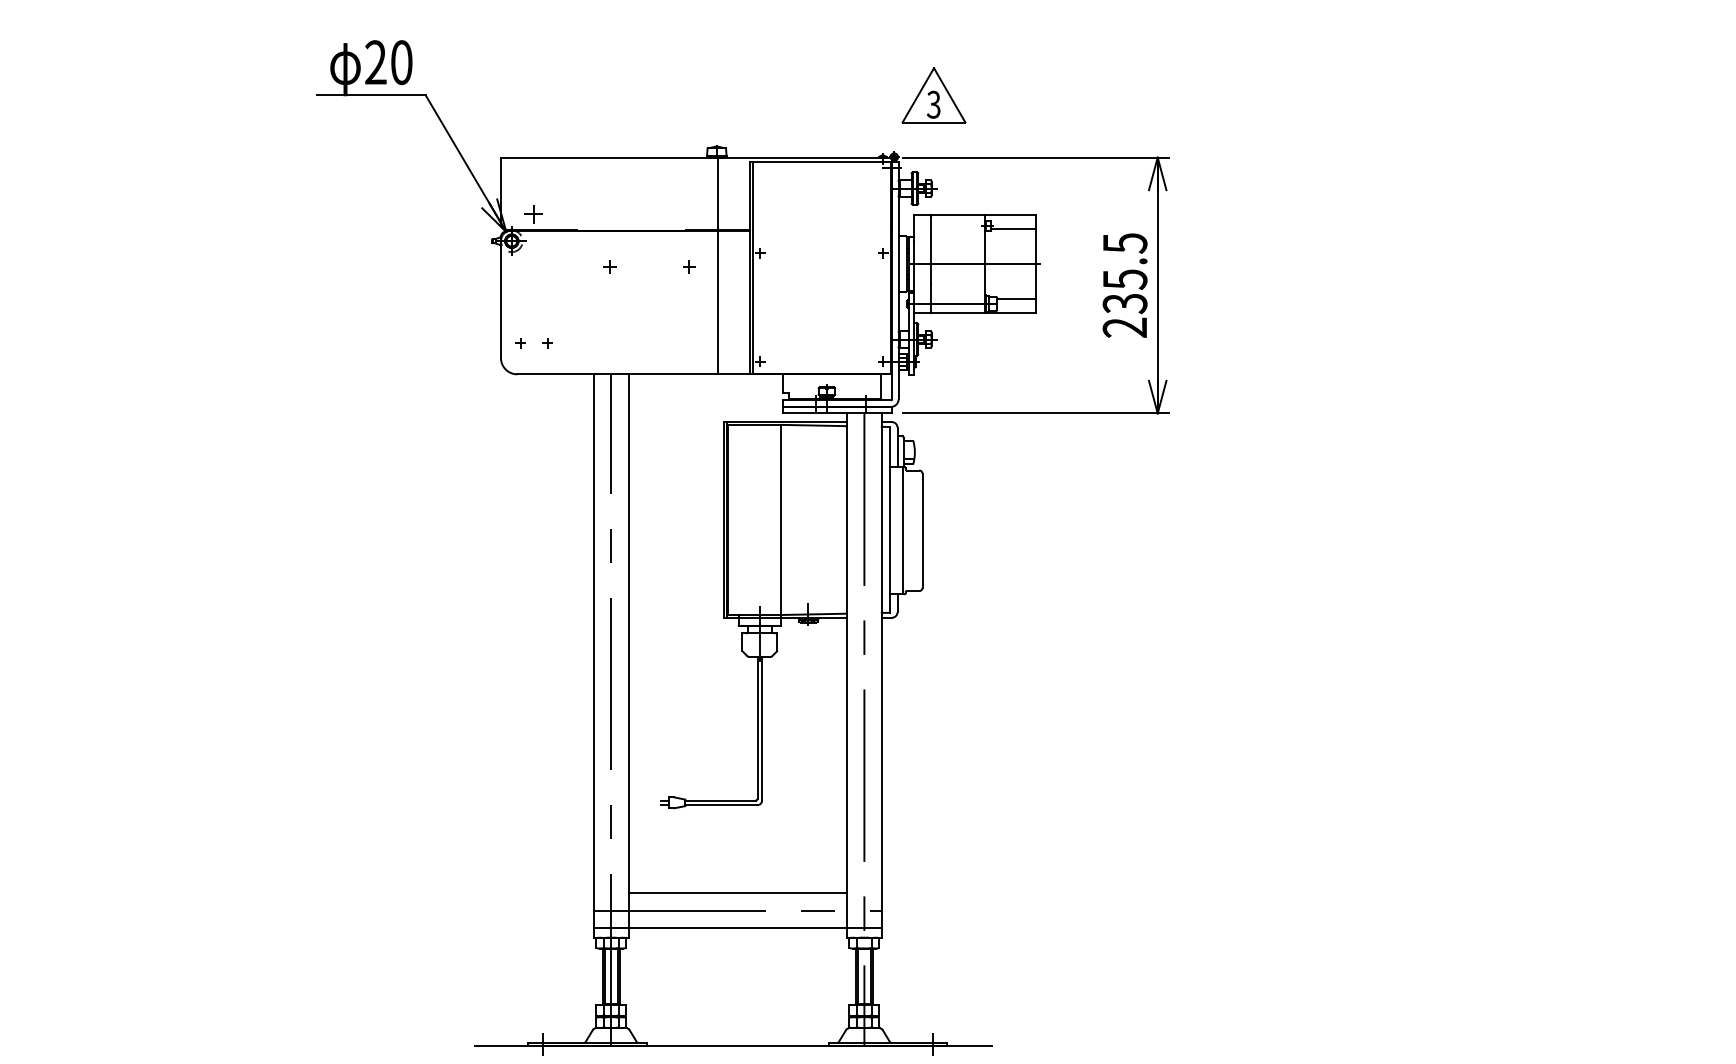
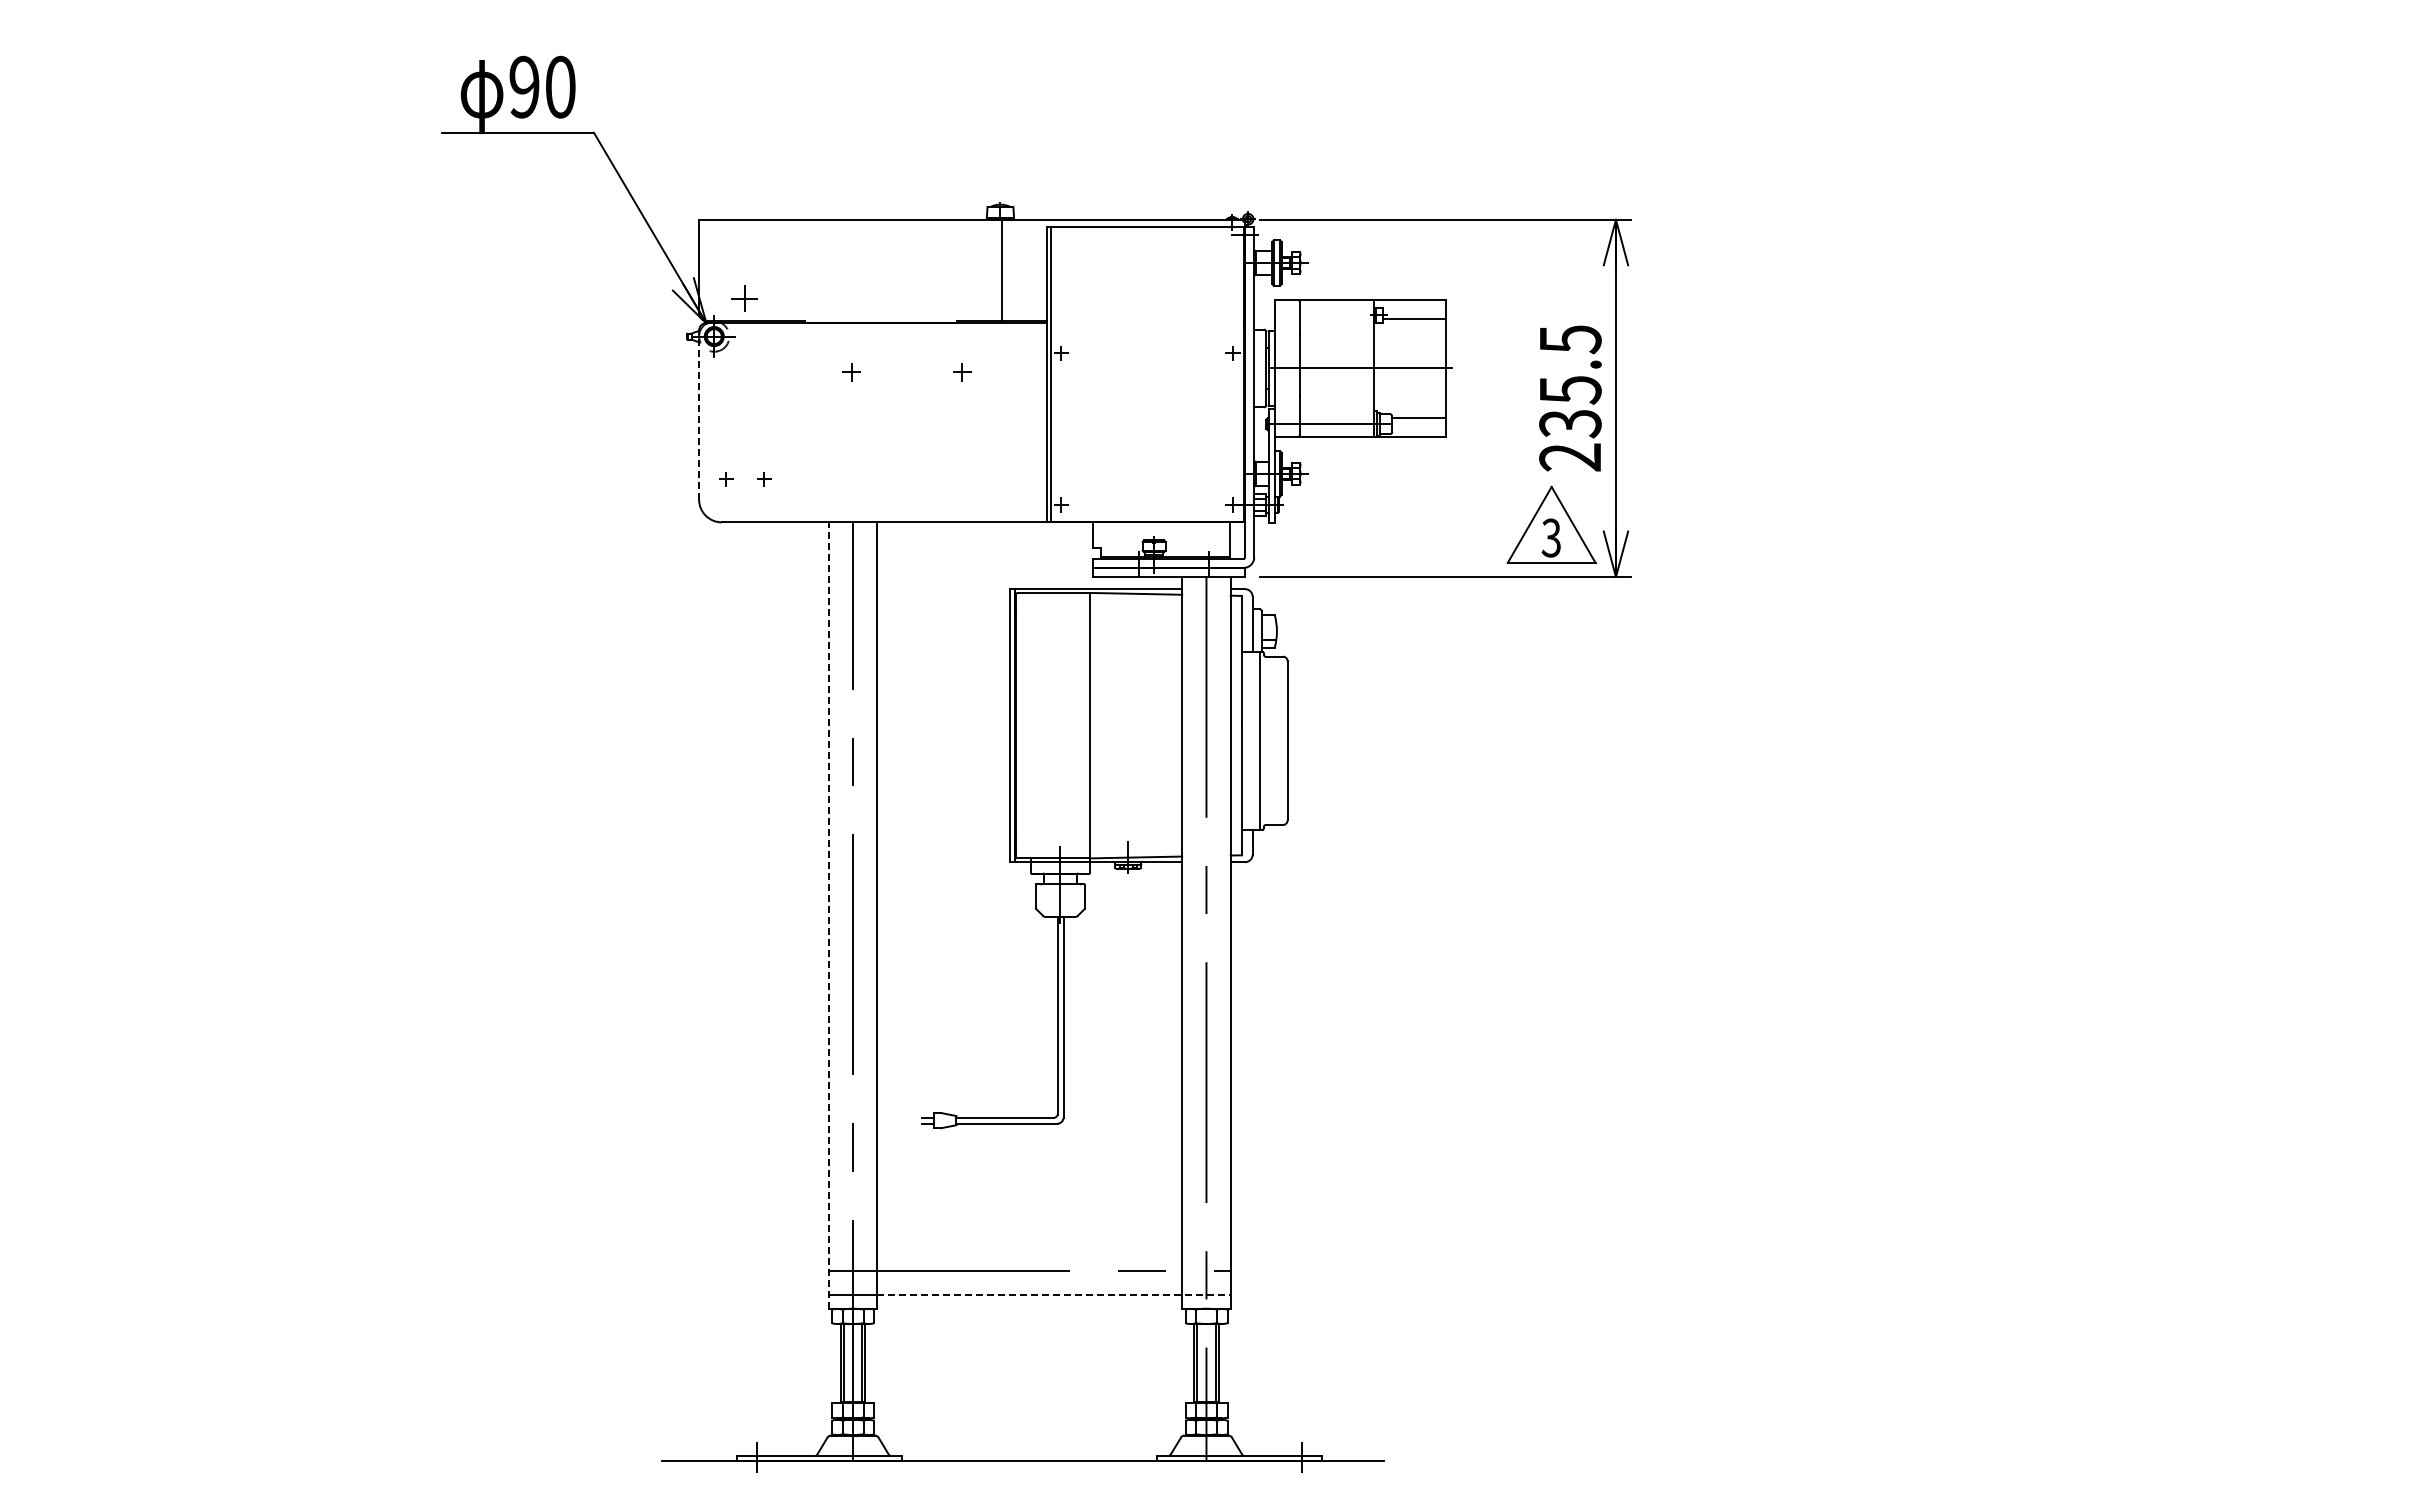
text: (375, 62) -> (524, 87), 20 -> 90
part: (933, 95) -> (1551, 524), moved
line: (501, 297) -> (699, 415), solid -> dashed
line: (718, 302) -> (1002, 422), removed
line: (593, 655) -> (828, 915), solid -> dashed
line: (737, 893) -> (1029, 1246), removed
line: (755, 928) -> (1054, 1295), solid -> dashed

